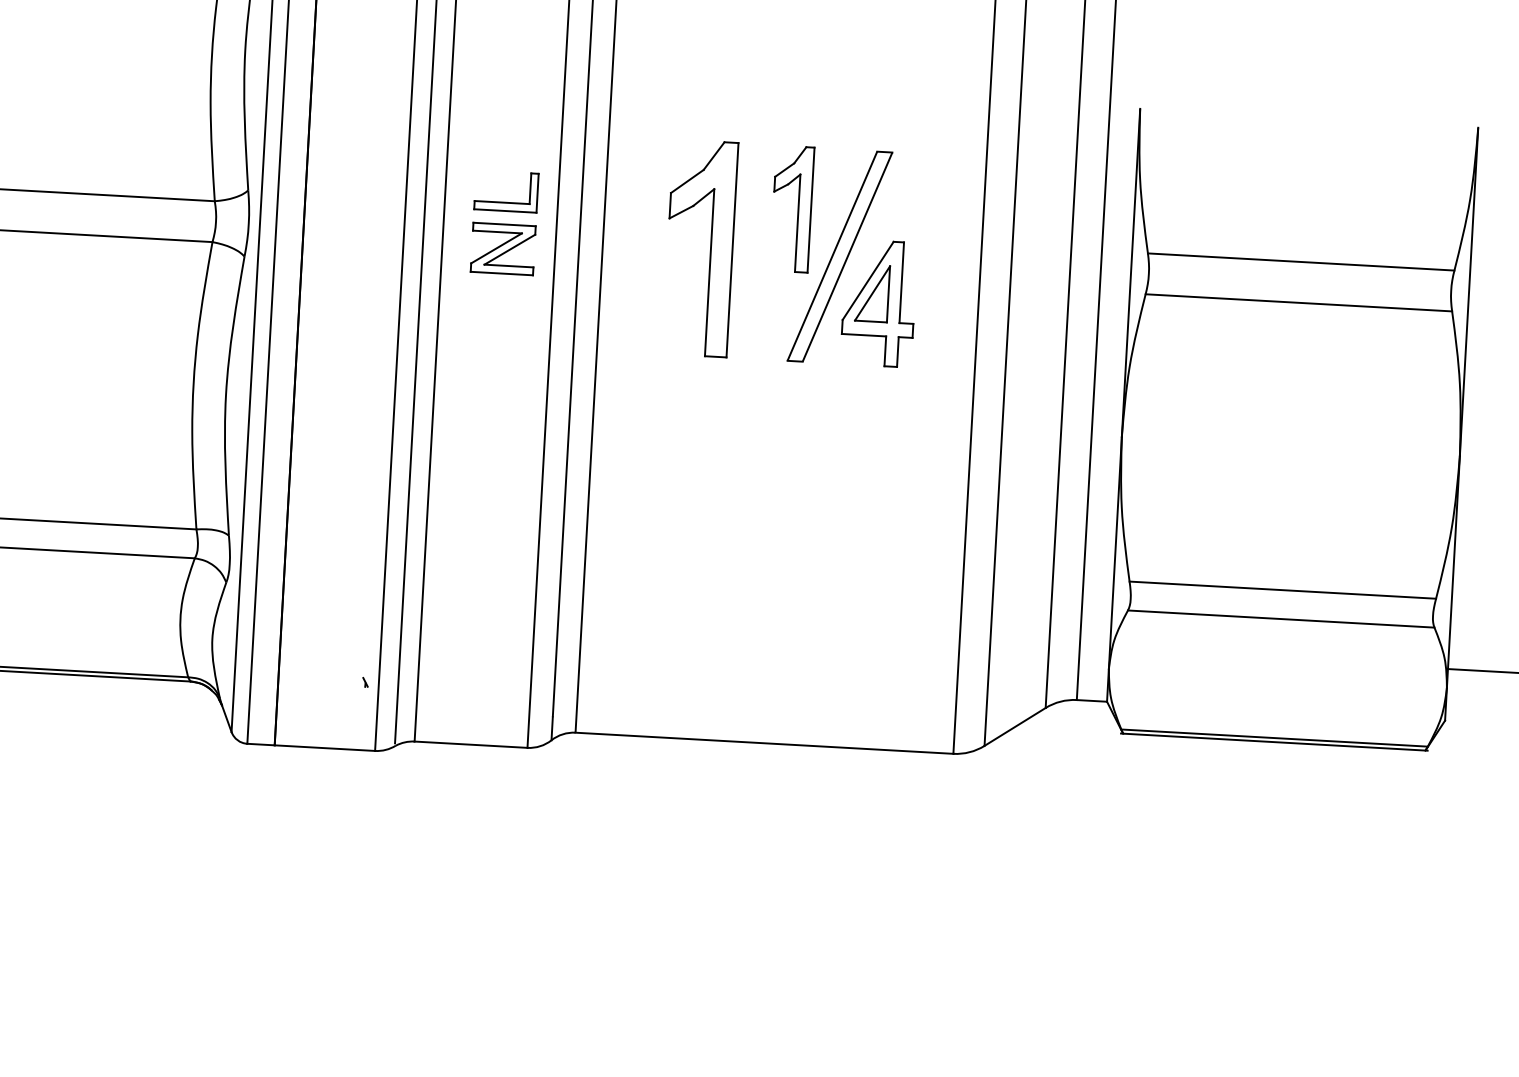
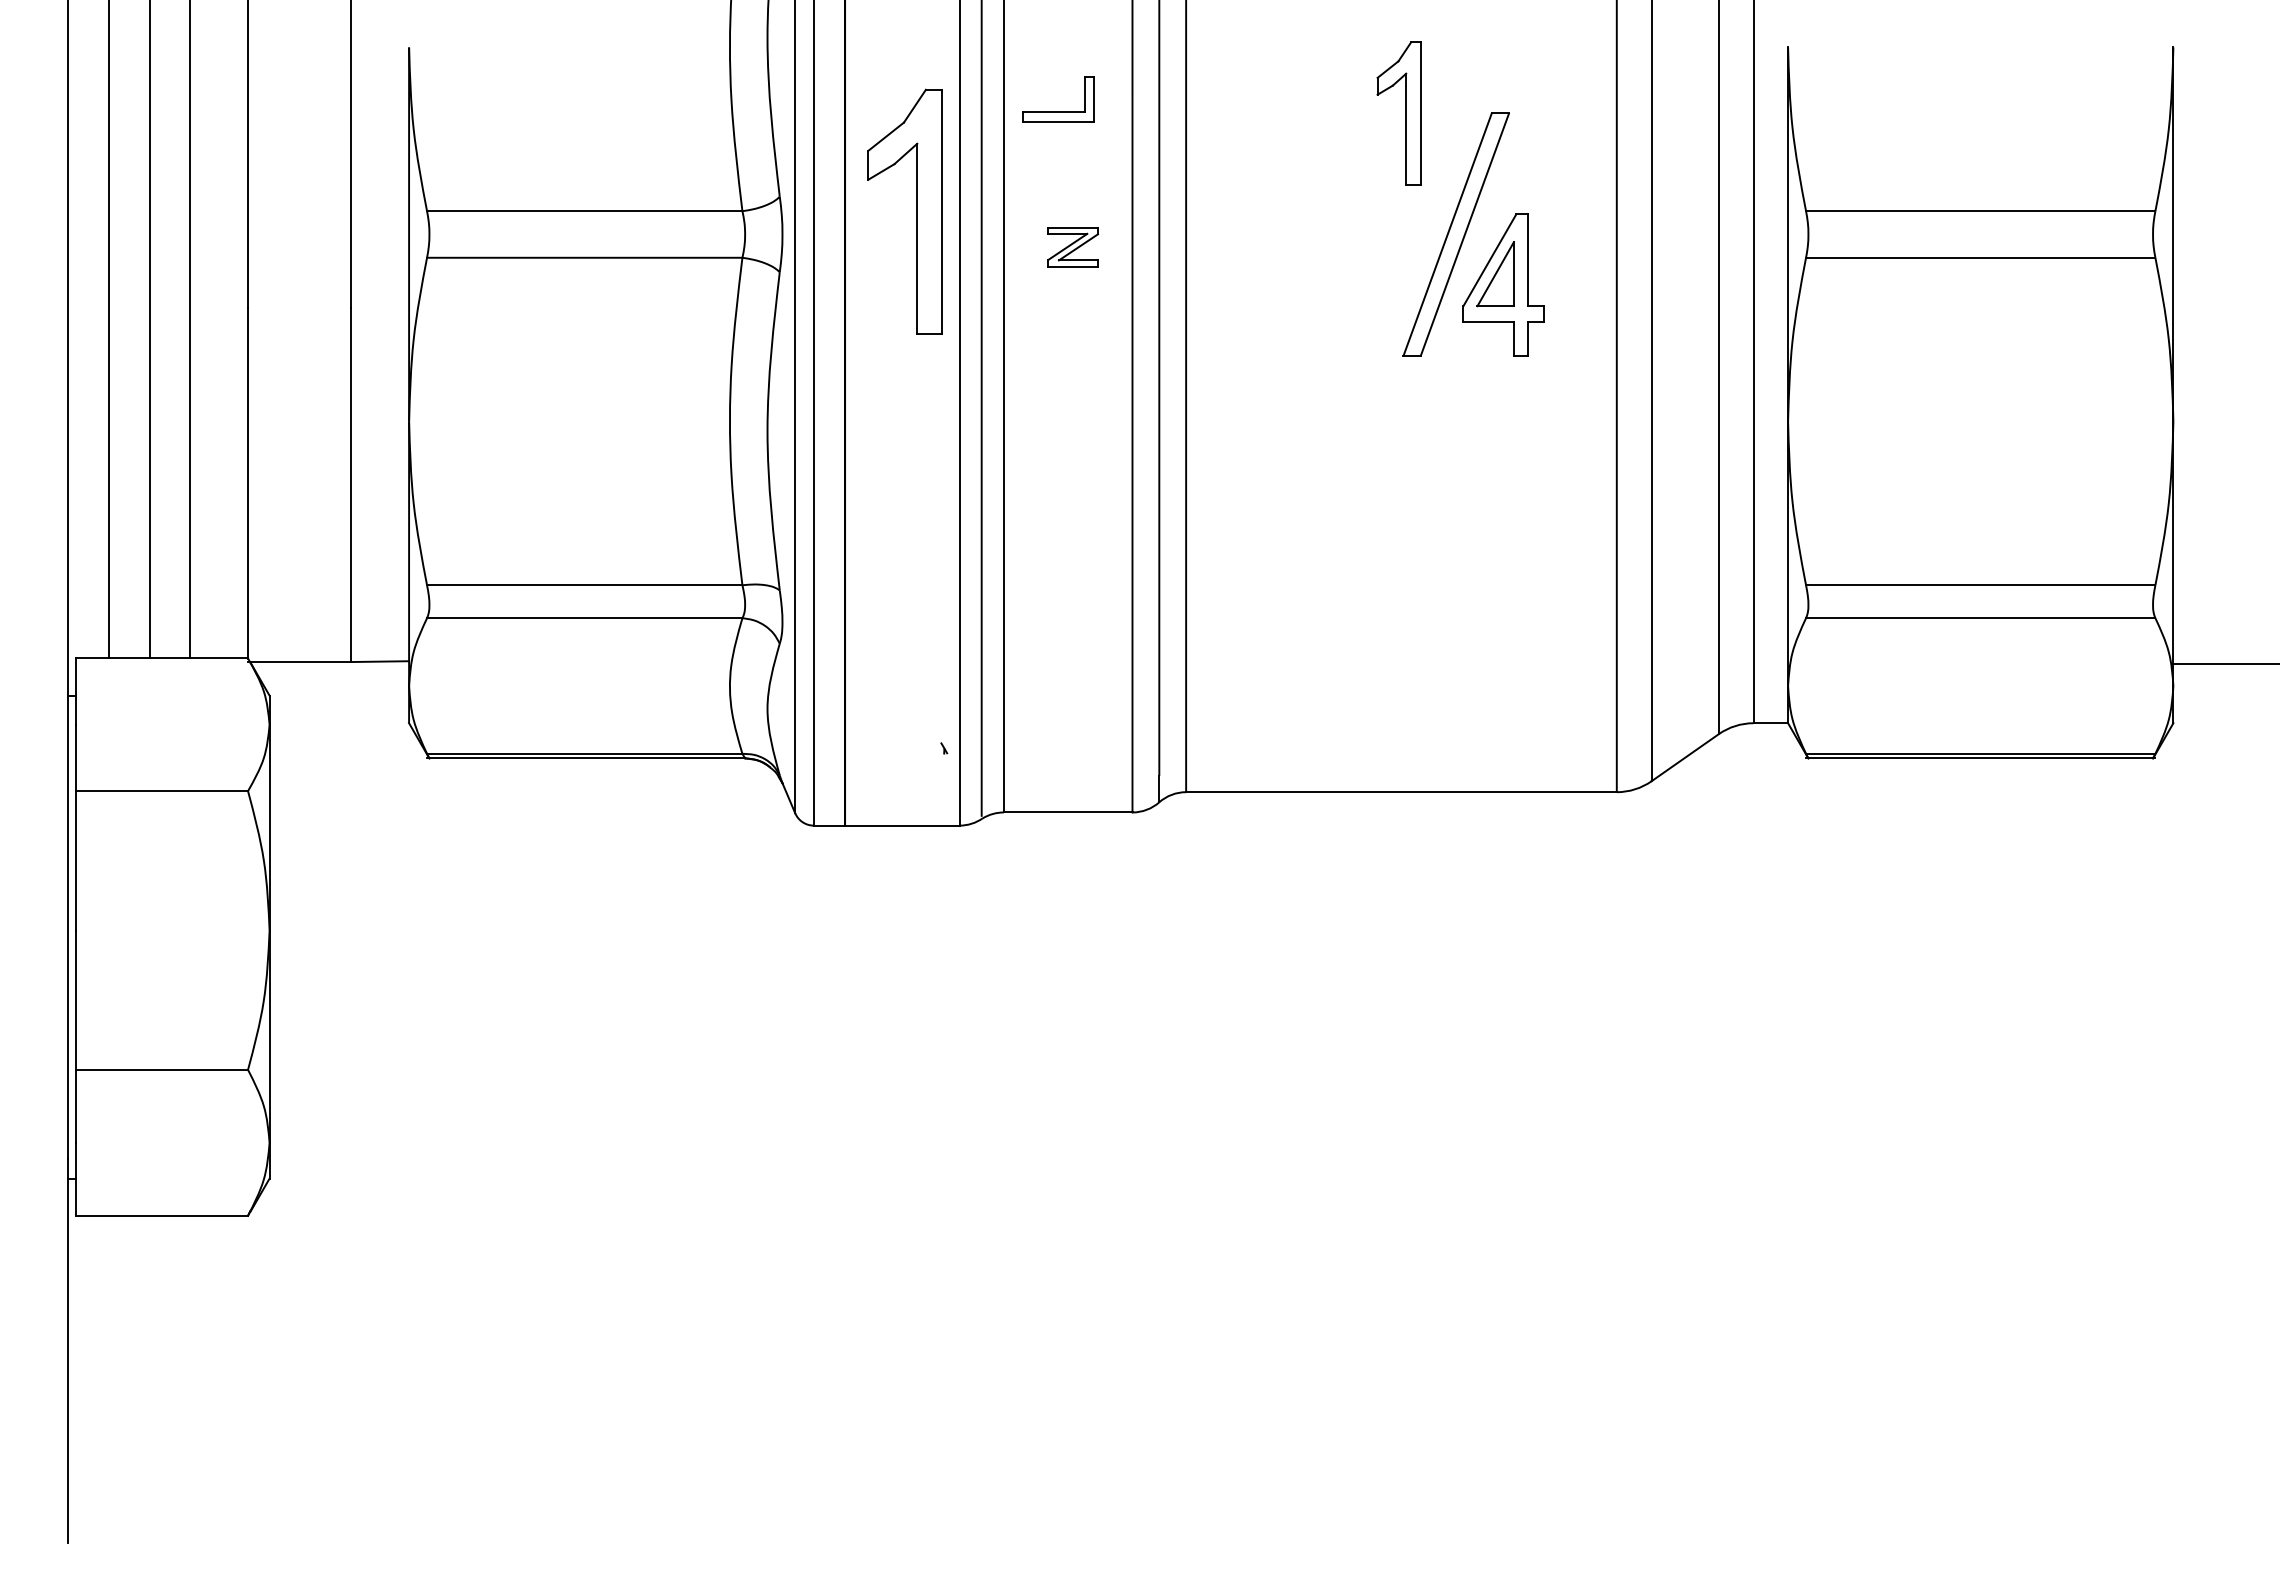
part: (506, 201) -> (1058, 111), moved
part: (797, 209) -> (1405, 113), moved
part: (502, 248) -> (1072, 246), size x0.7
part: (710, 248) -> (916, 211), moved

